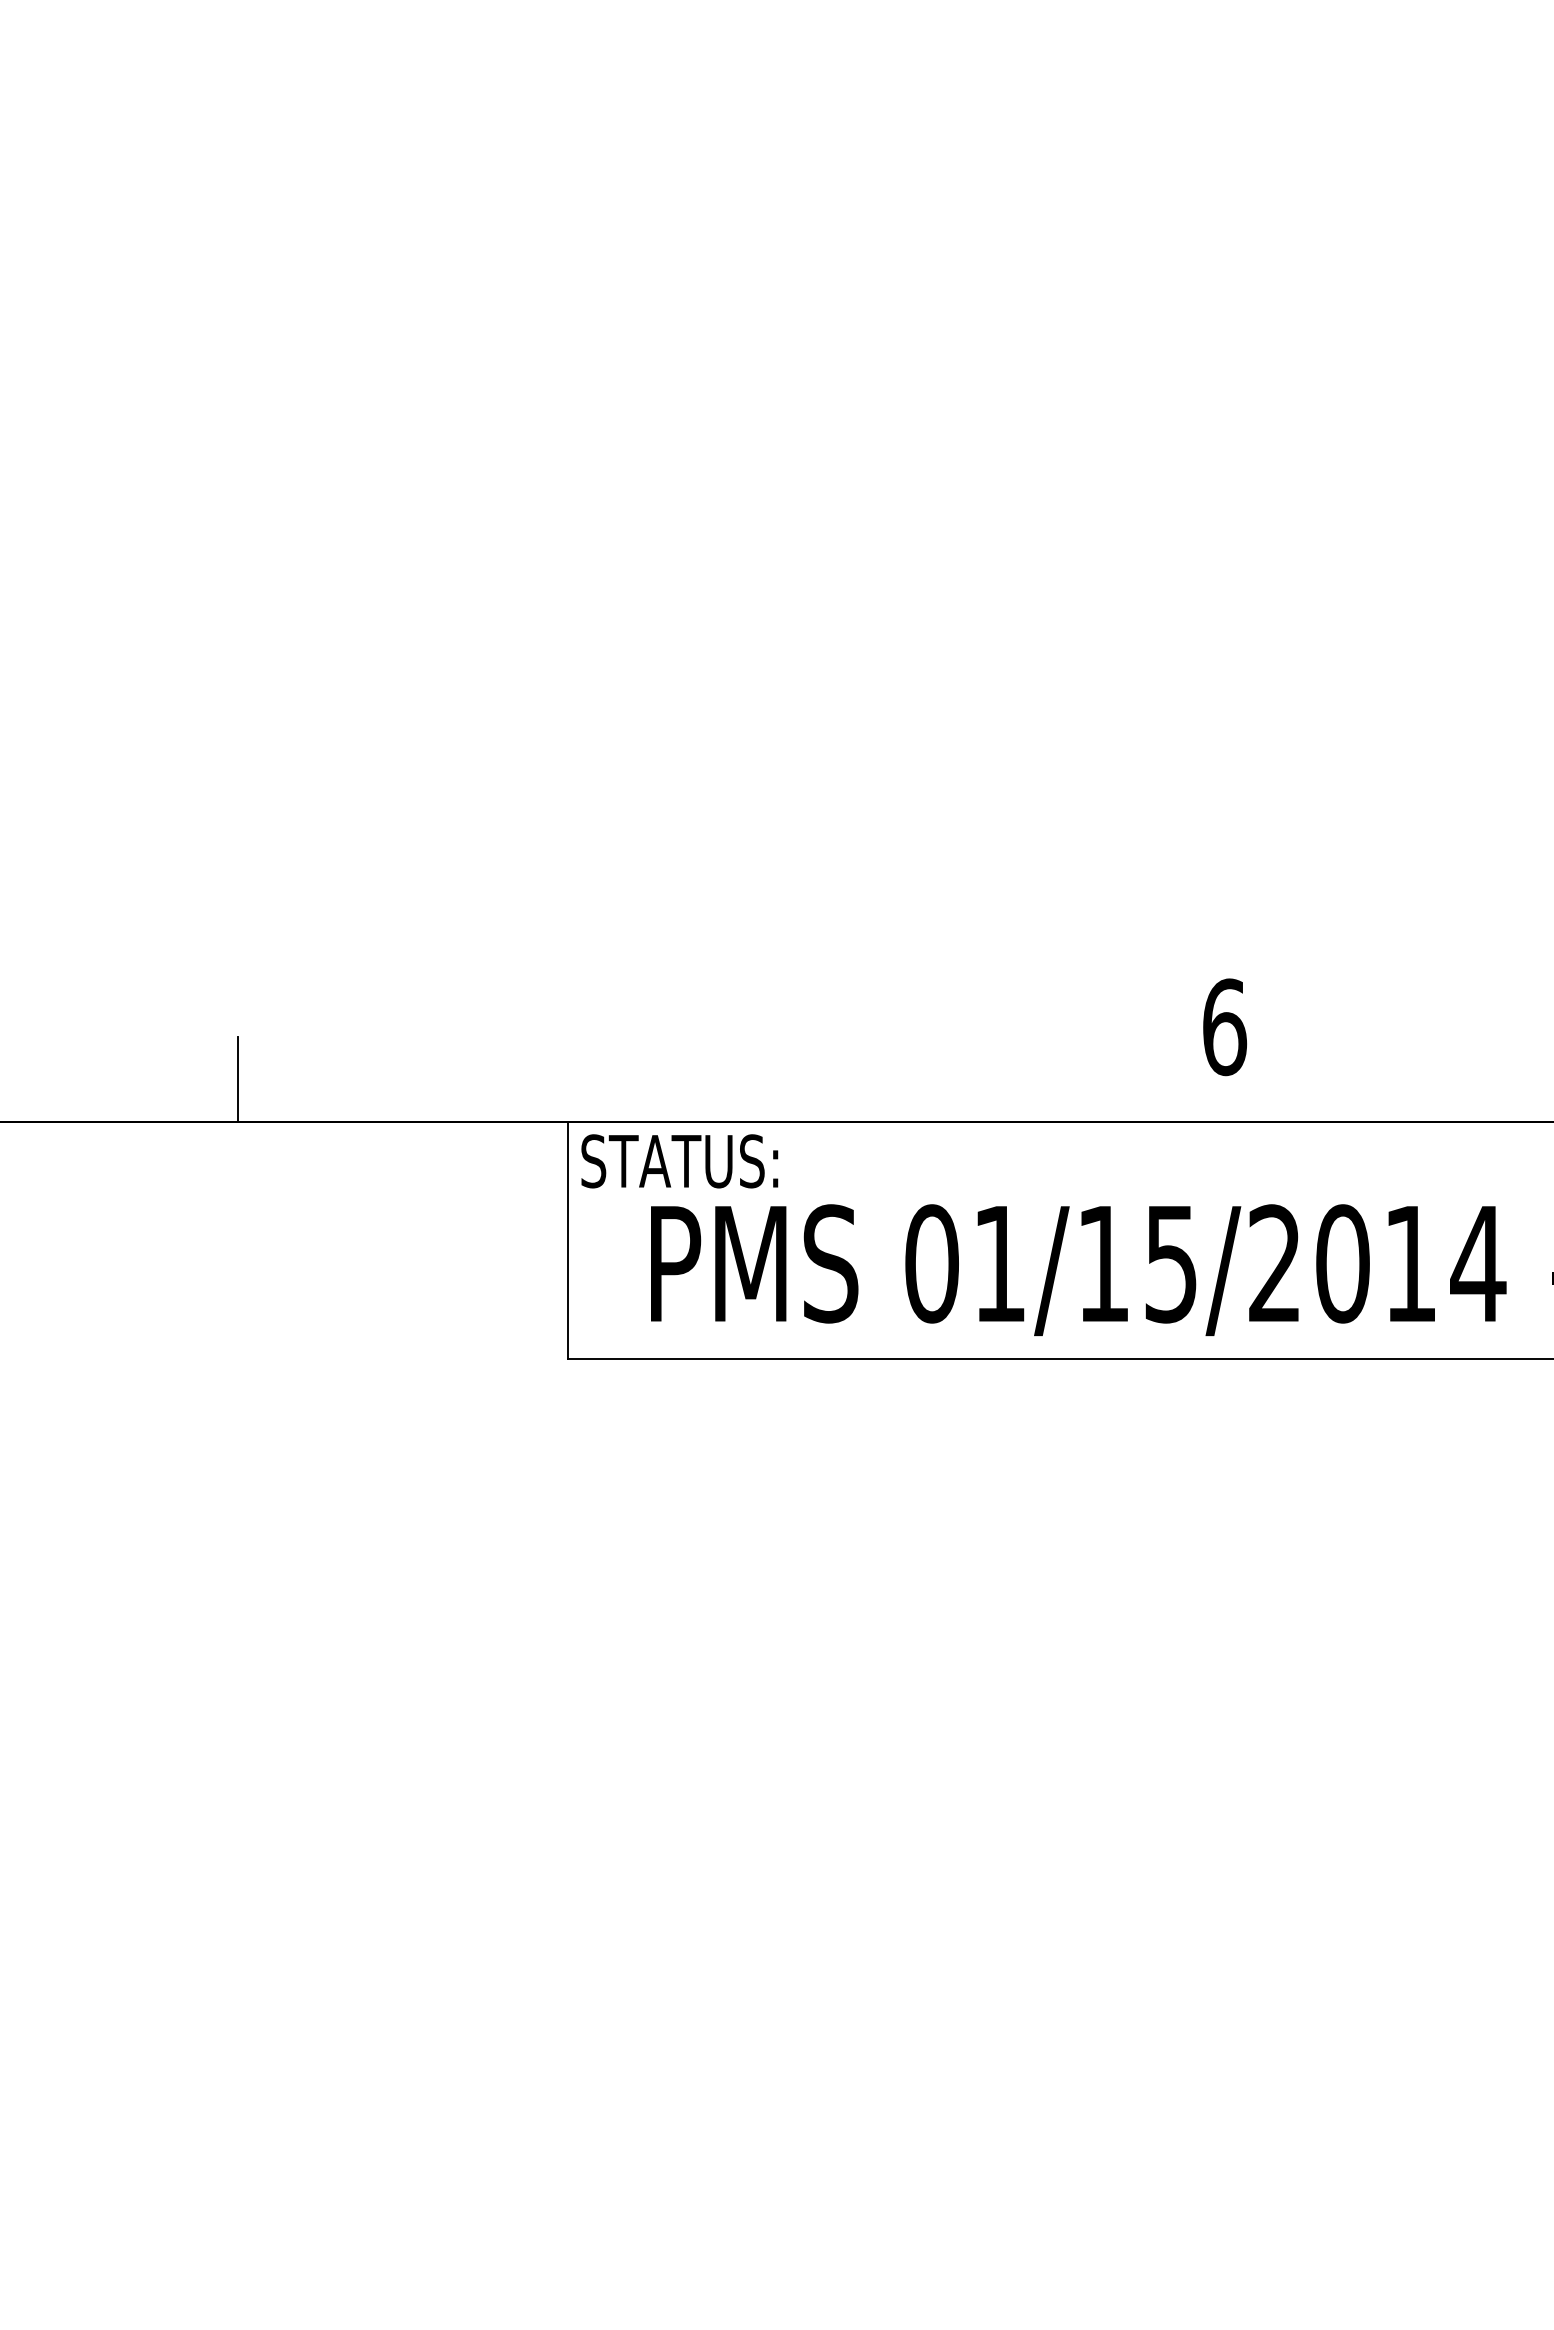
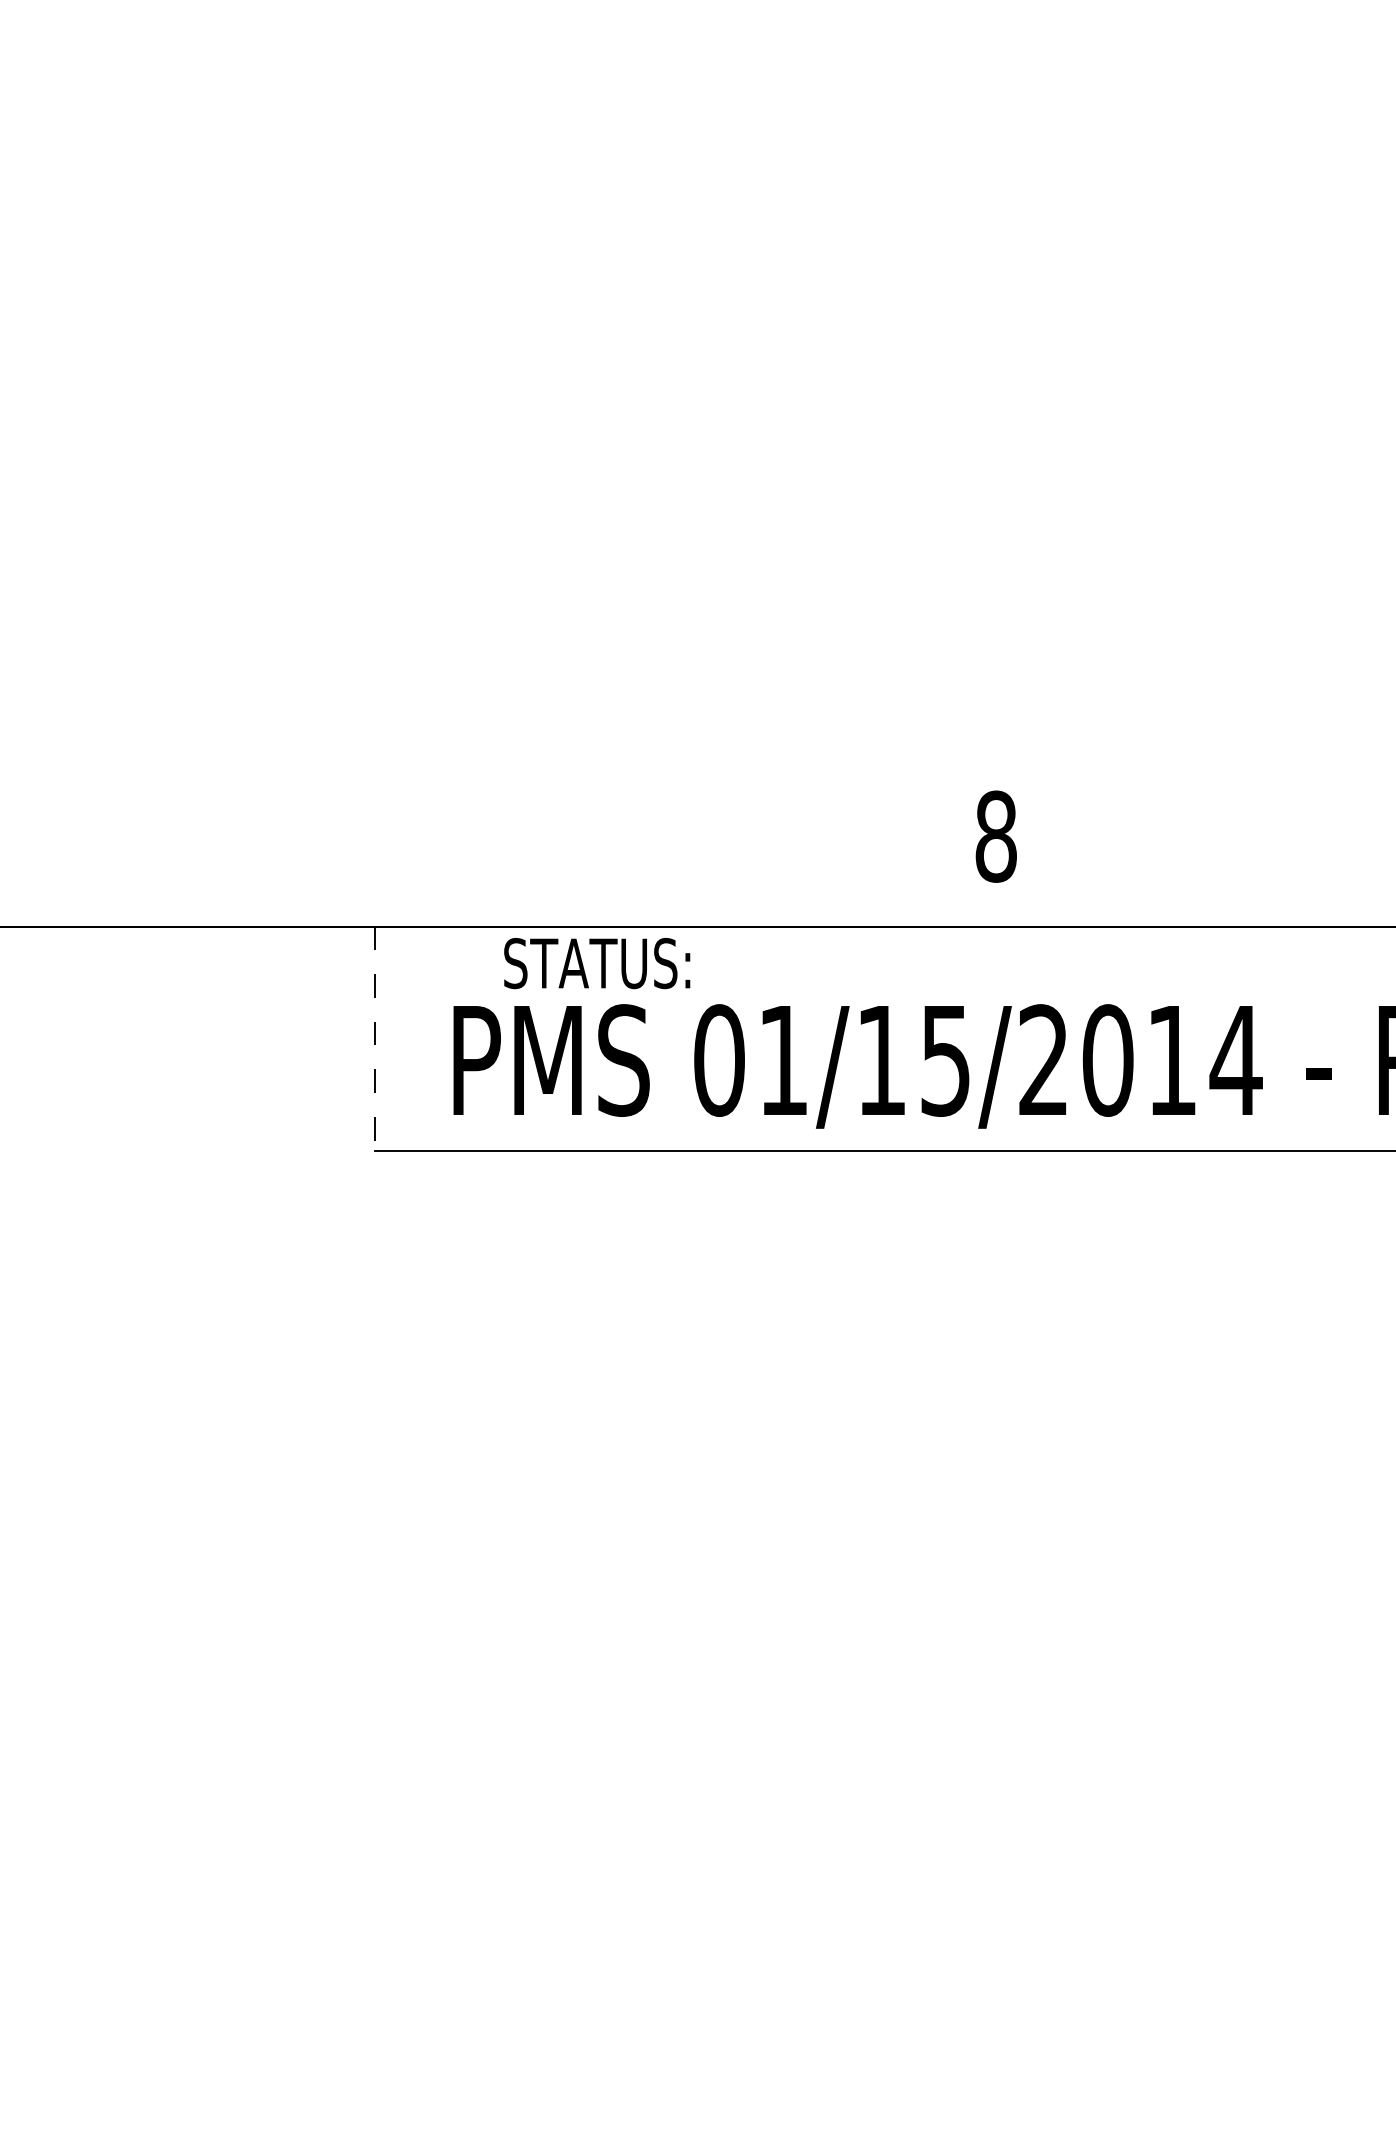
text: (1225, 1027) -> (997, 836), 6 -> 8
line: (237, 1079) -> (62, 886), removed
text: (679, 1161) -> (596, 963), moved
line: (568, 1241) -> (375, 1039), solid -> dashed

